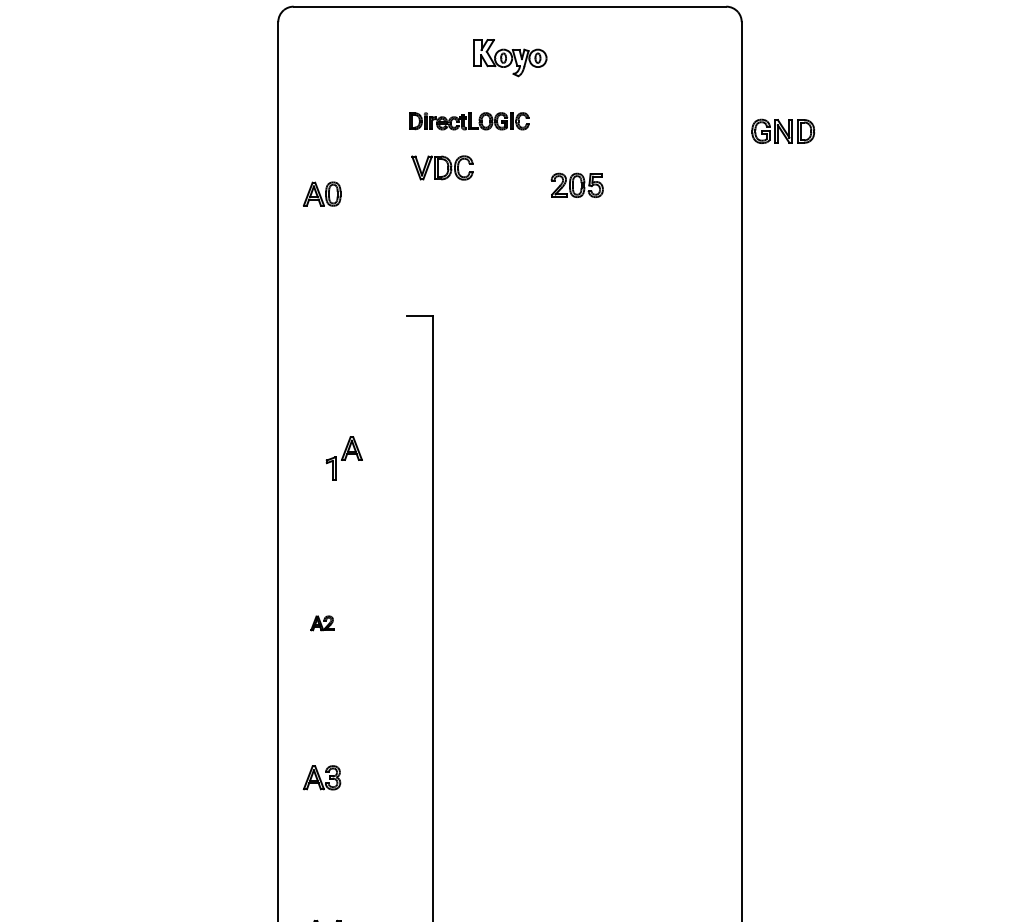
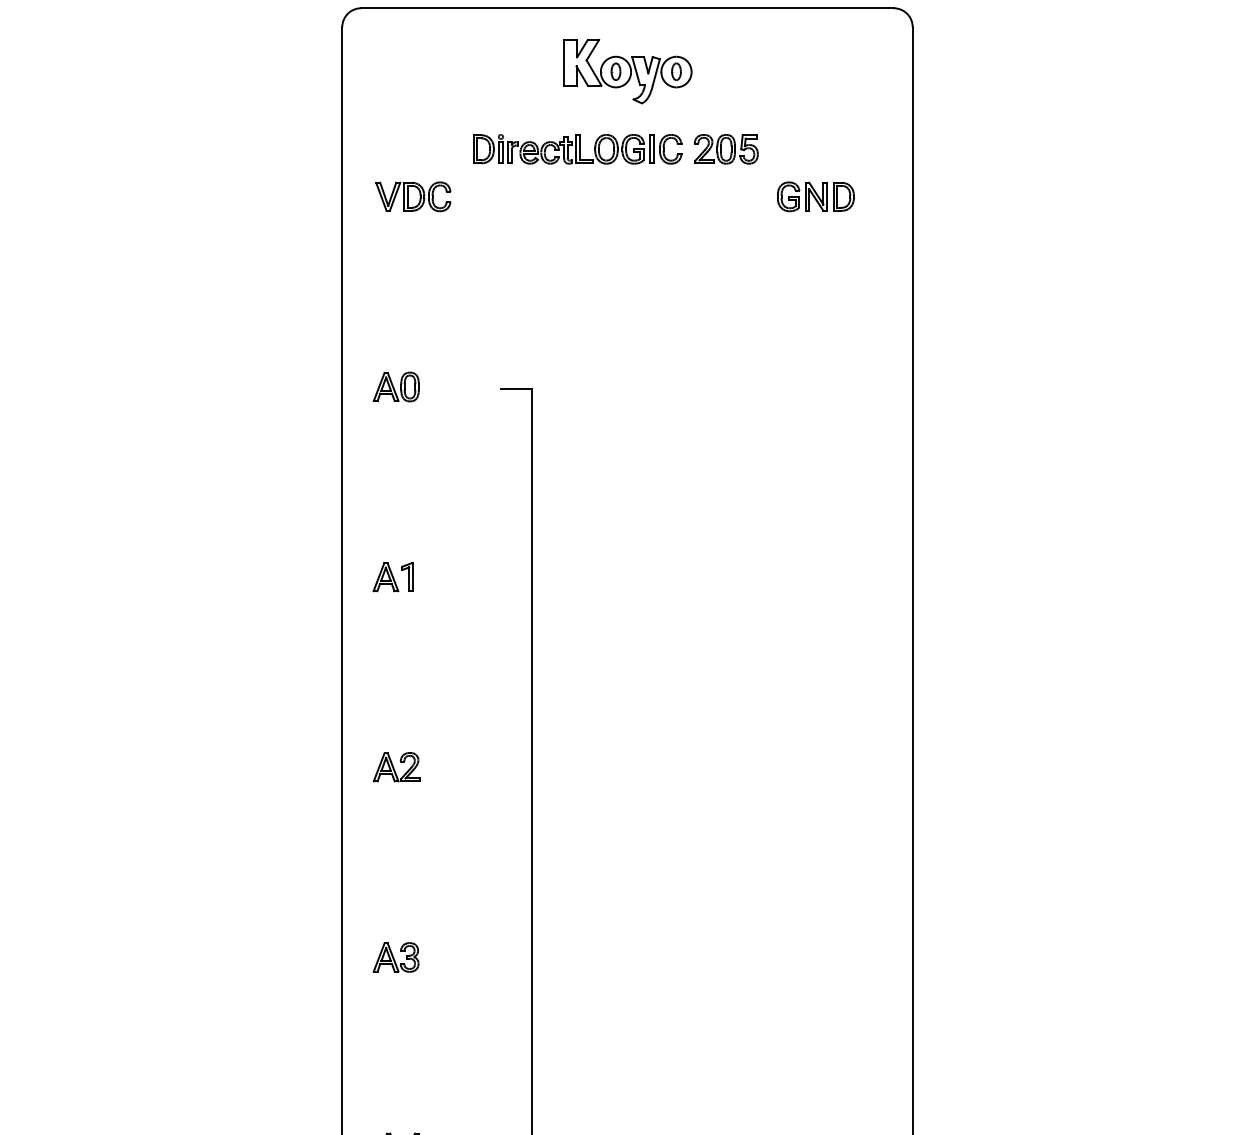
part: (510, 58) -> (627, 71), size x1.43
part: (469, 121) -> (577, 149), size x1.43
part: (782, 131) -> (815, 196), moved
part: (442, 167) -> (413, 196), moved
part: (577, 185) -> (726, 149), moved
part: (321, 193) -> (395, 386), moved
part: (351, 448) -> (385, 577), moved
part: (322, 623) -> (396, 767), size x1.67

